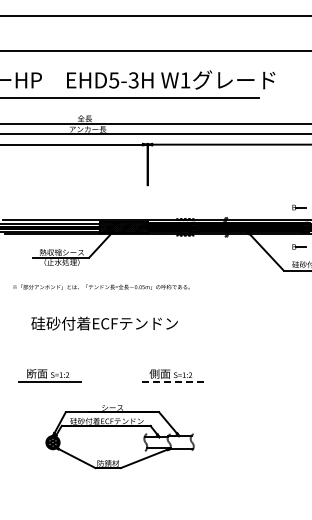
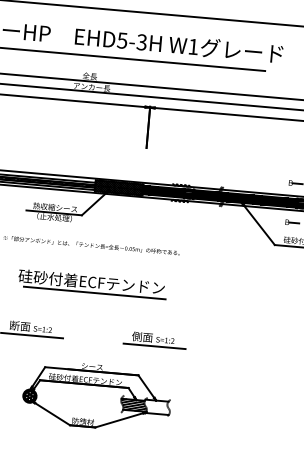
line: (108, 334) -> (94, 293), added
line: (172, 382) -> (154, 346), dashed -> solid
hatch: (157, 442) -> (134, 405), added

